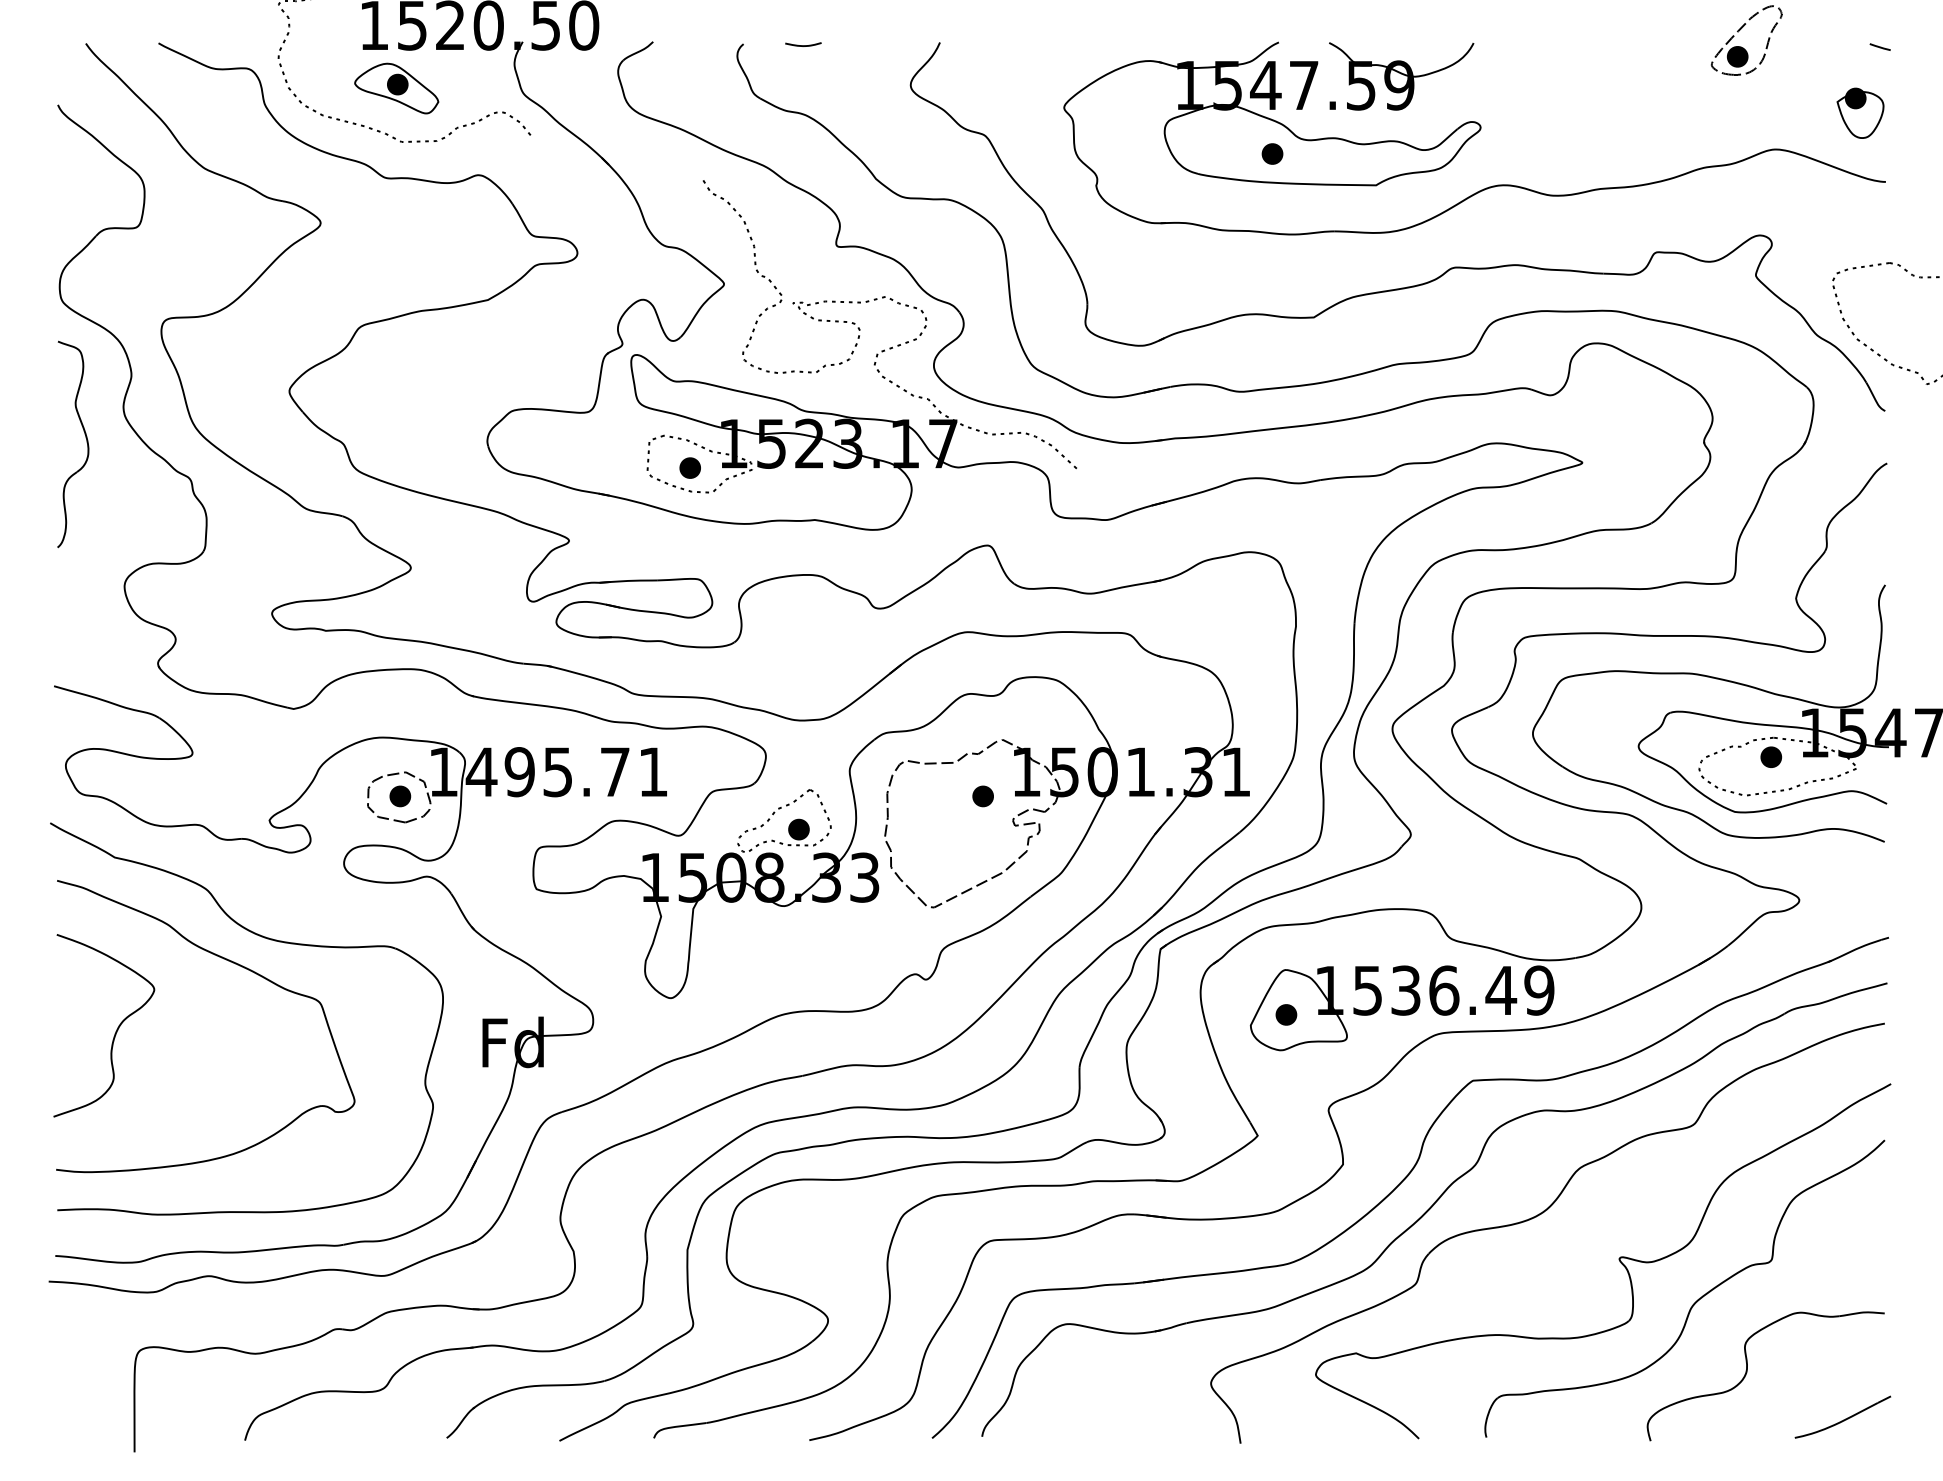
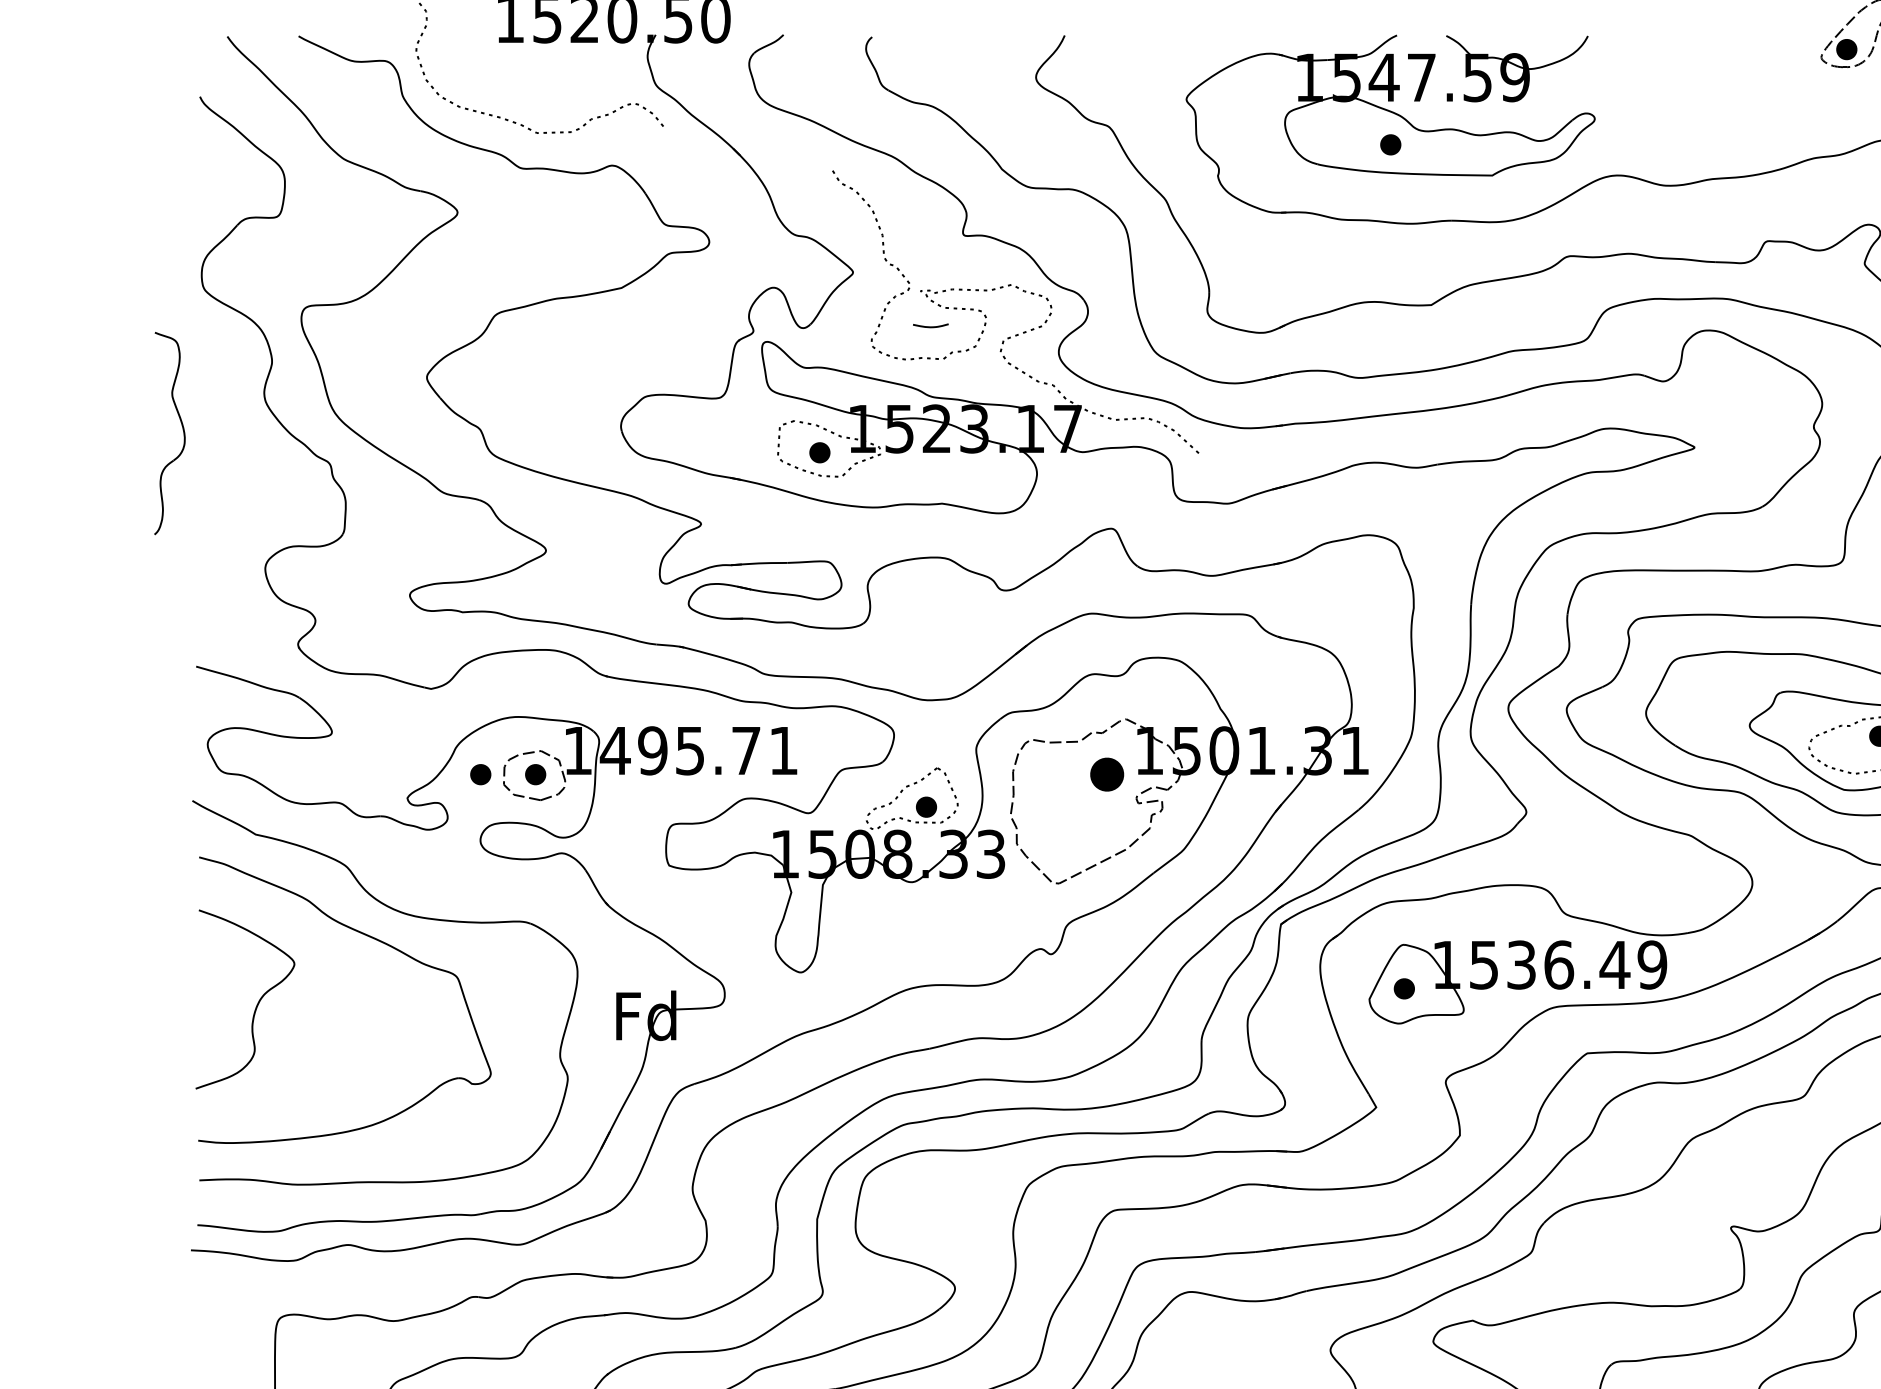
curve: (803, 45) -> (930, 326), moved
part: (396, 88) -> (531, 80), removed
part: (86, 442) -> (182, 431), moved
part: (344, 796) -> (480, 774), added
part: (982, 796) -> (1106, 774), size x1.6

